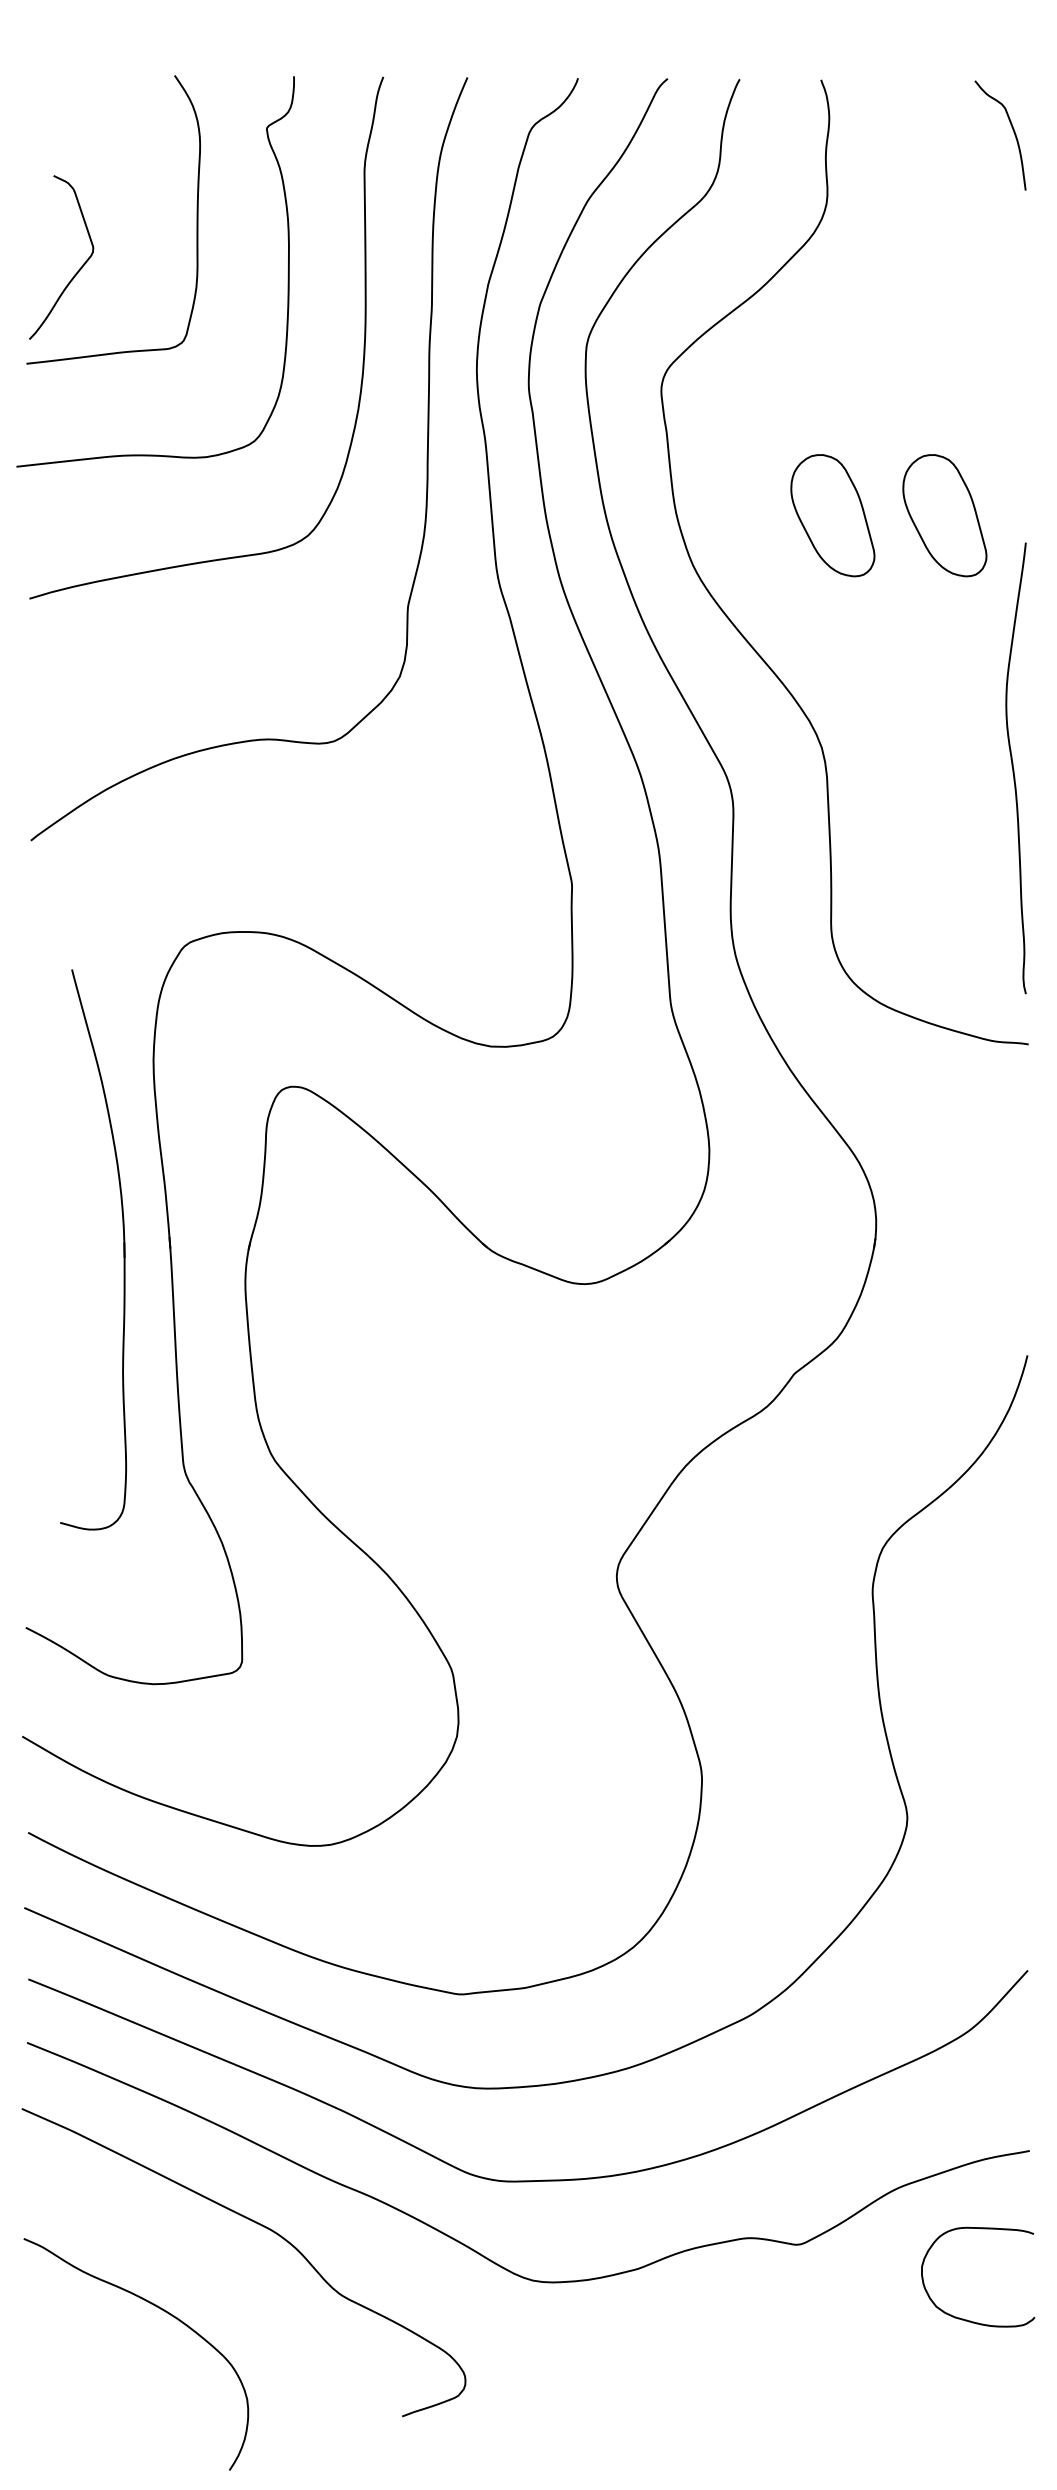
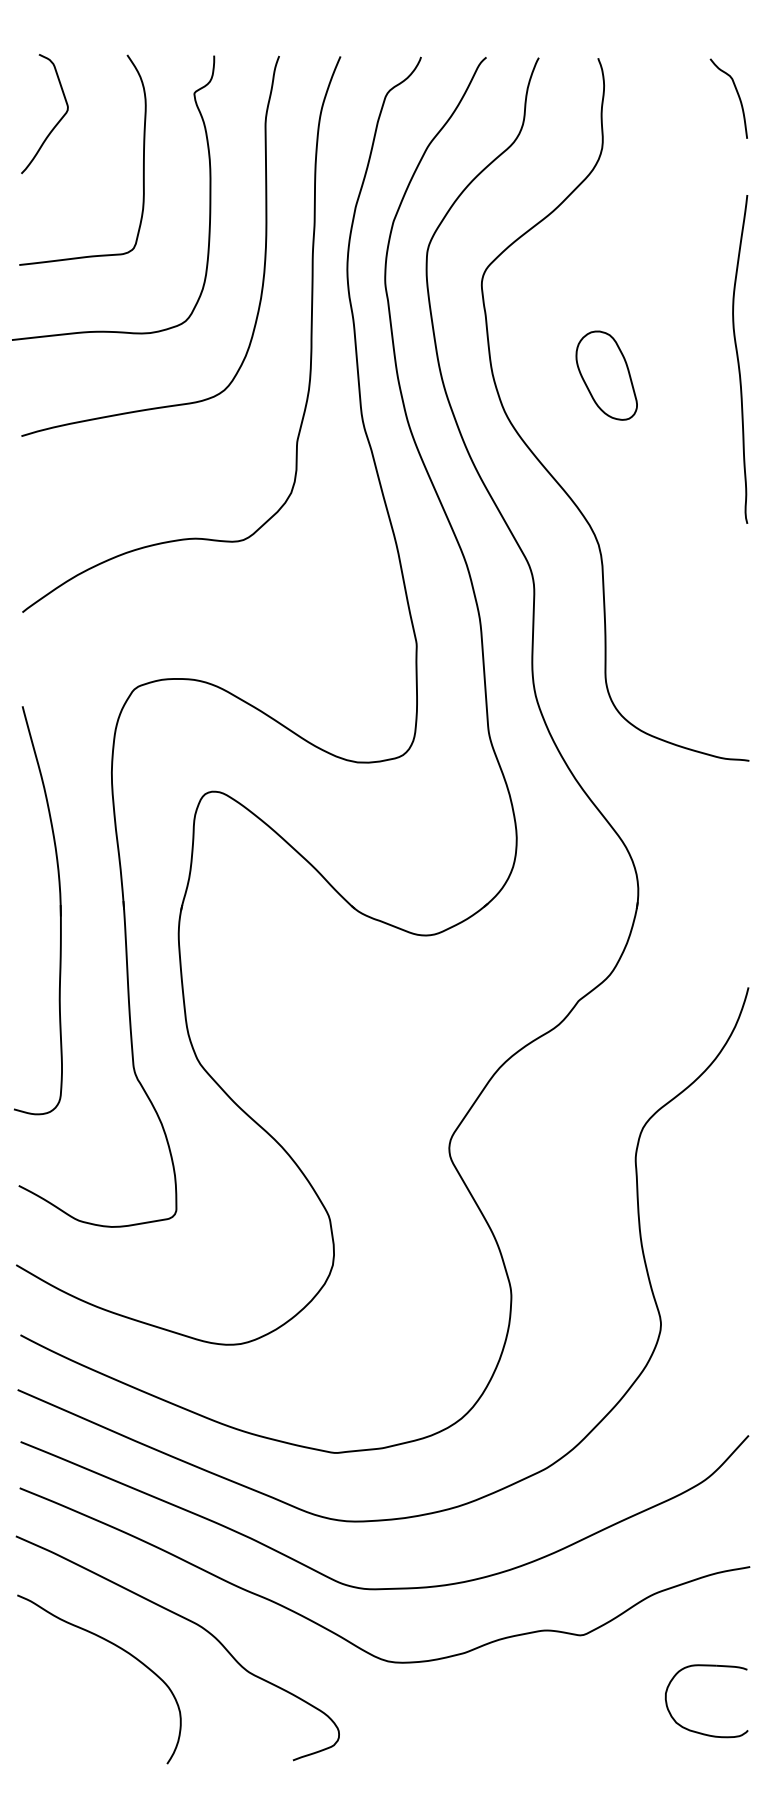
curve: (78, 269) -> (57, 122), moved
part: (944, 515) -> (688, 375), removed
curve: (1014, 769) -> (739, 360), moved
part: (123, 1249) -> (60, 910), moved
curve: (163, 2311) -> (119, 1648), moved
part: (967, 2319) -> (698, 1732), moved

